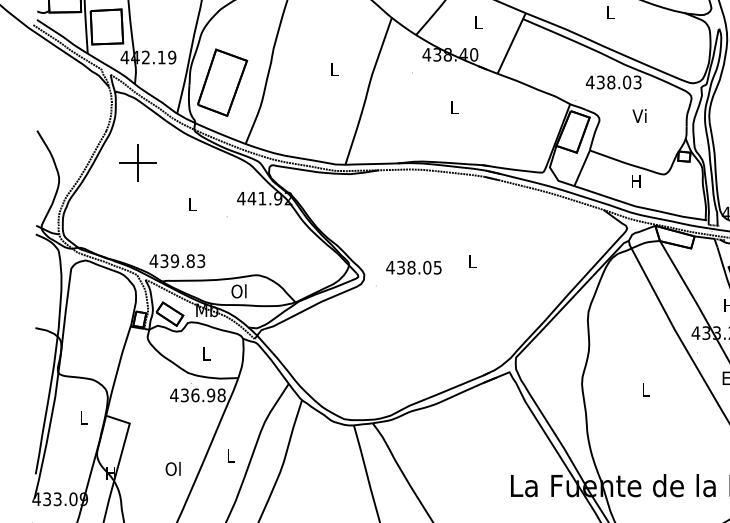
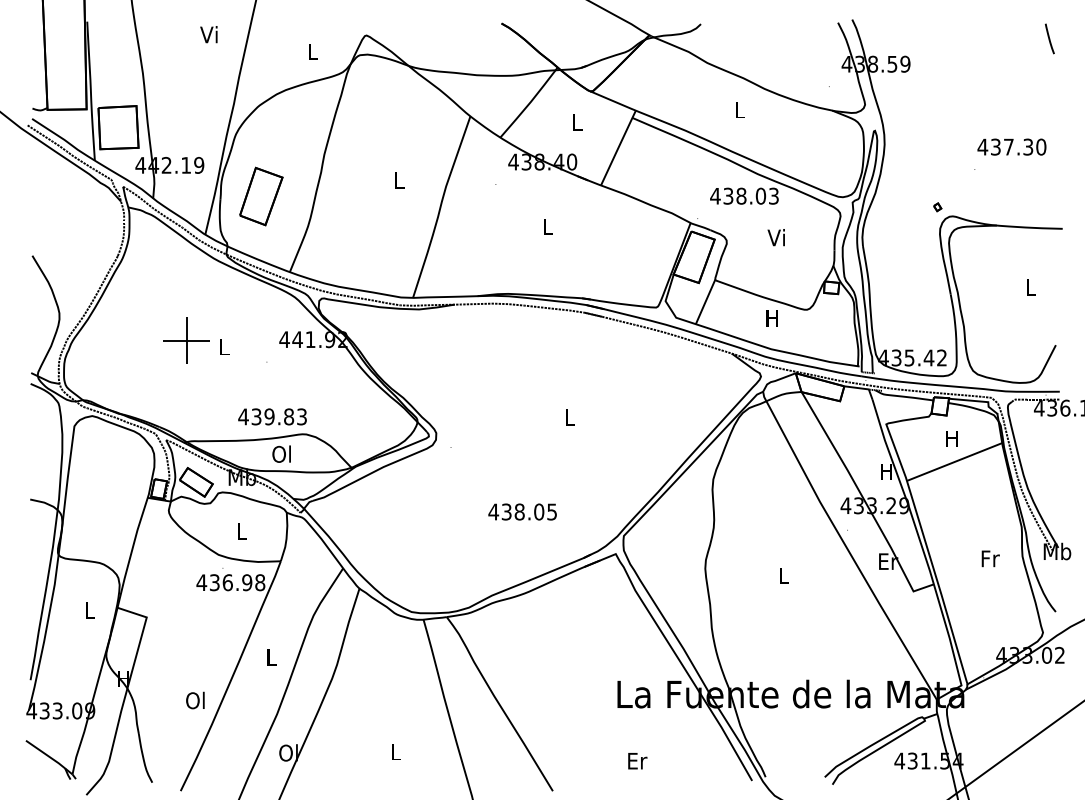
part: (222, 82) -> (261, 196), size x0.7
part: (137, 162) -> (186, 340), moved
text: (177, 260) -> (272, 416), moved
text: (413, 267) -> (522, 511), moved
text: (173, 468) -> (195, 700), moved

